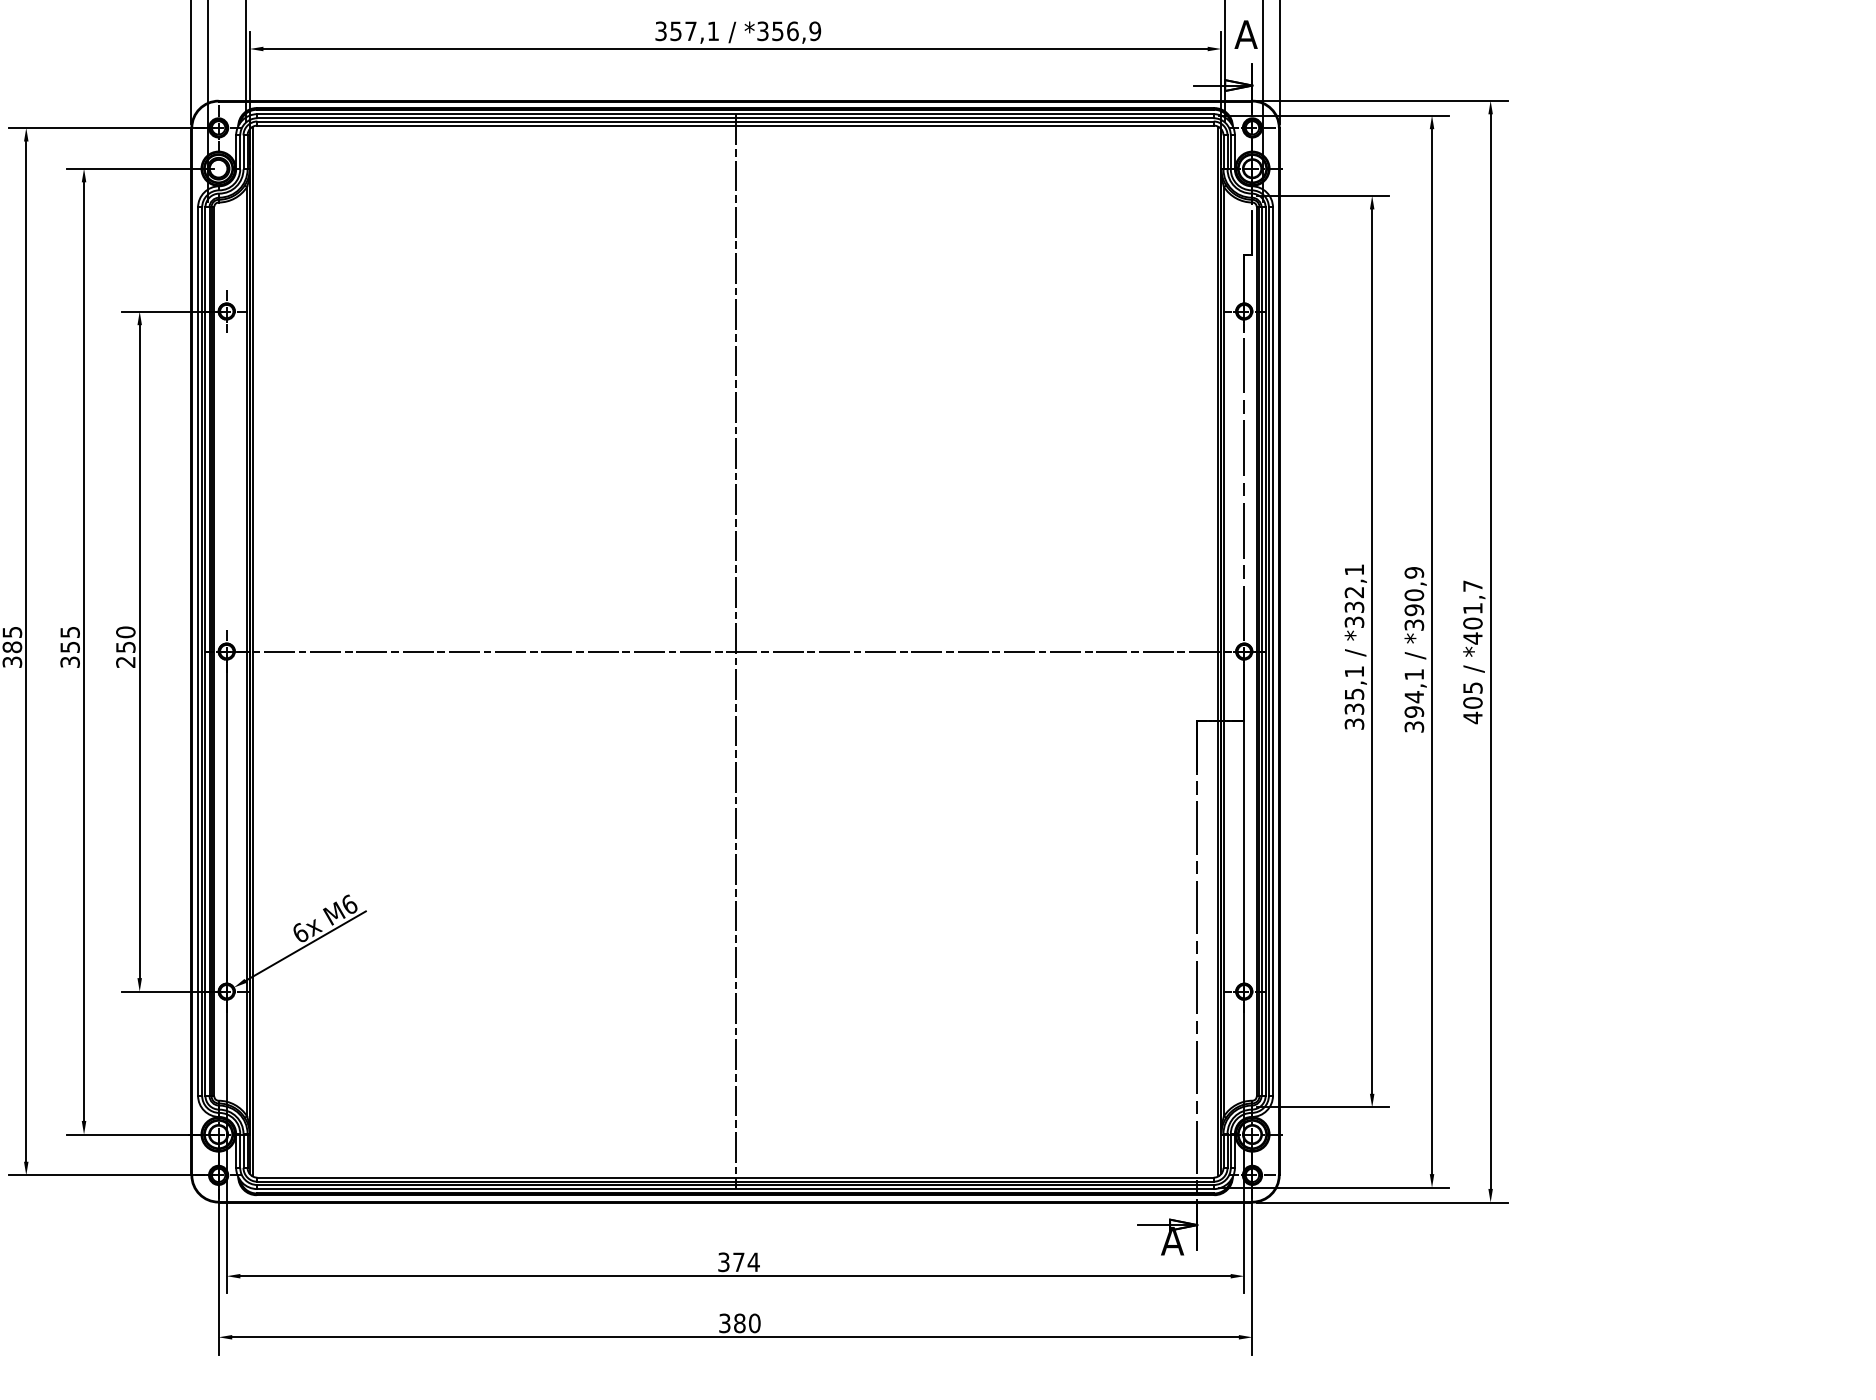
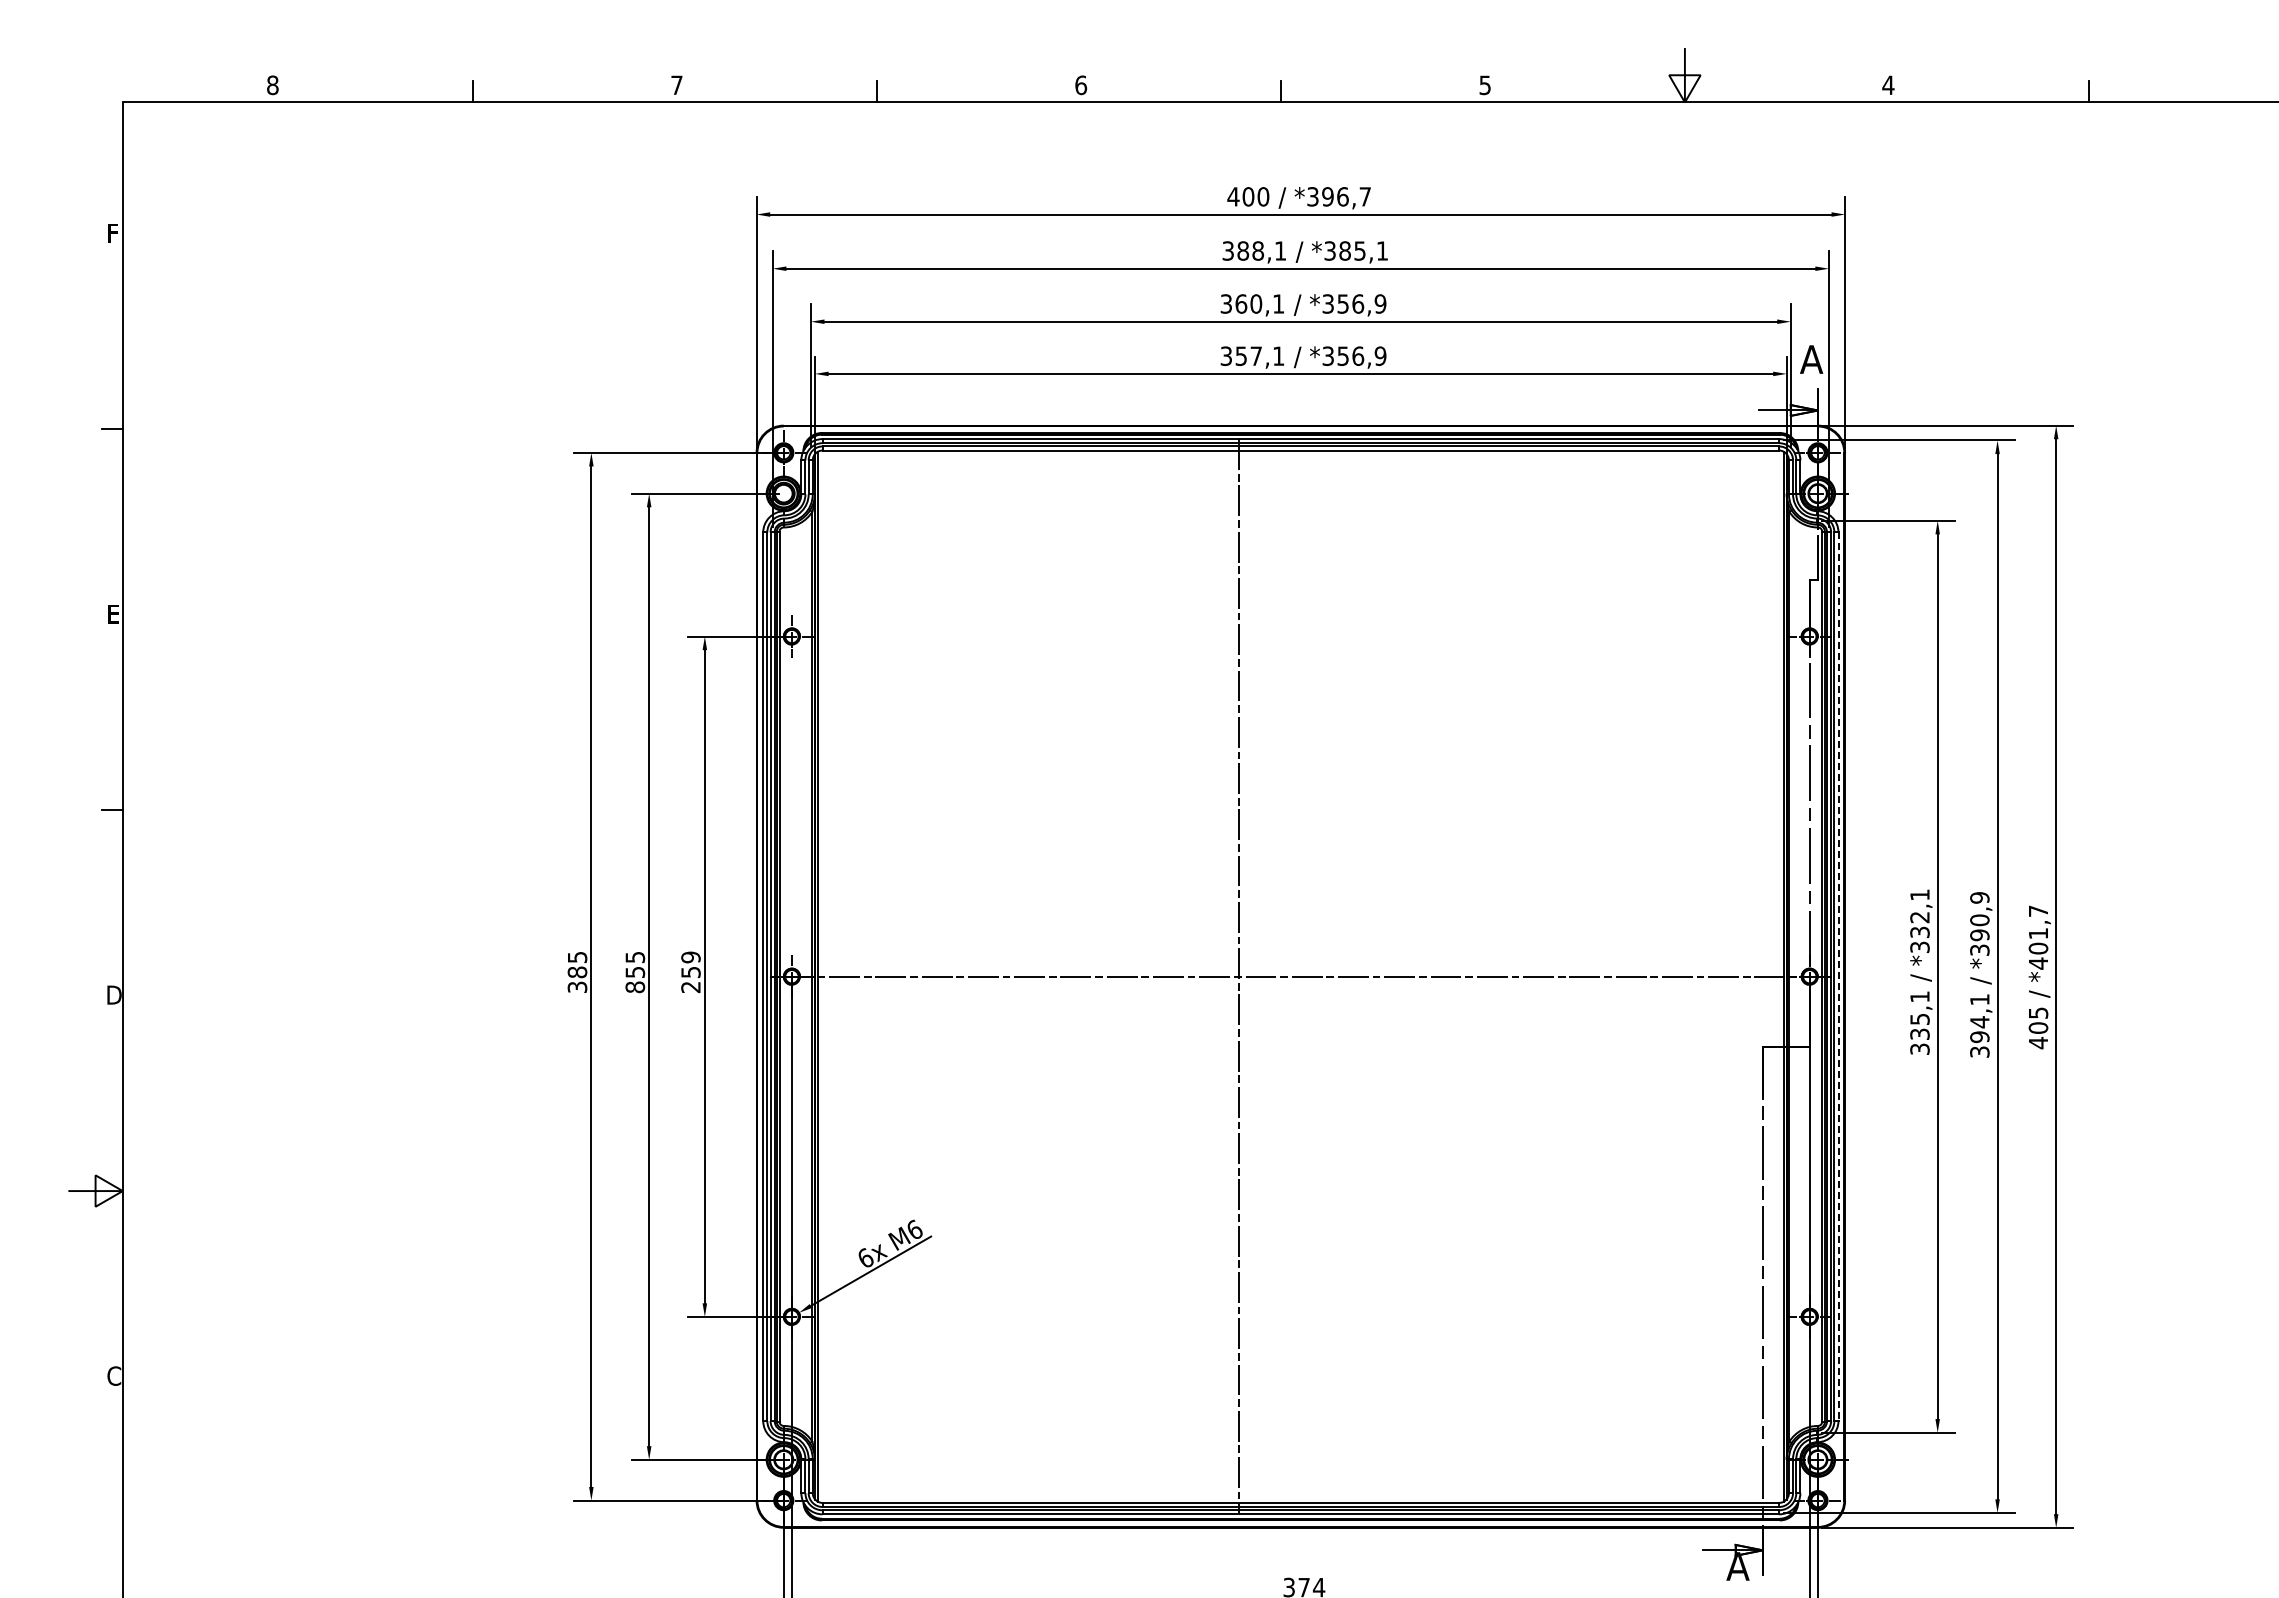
text: (125, 632) -> (690, 957), 250 -> 259
line: (735, 651) -> (1238, 976), moved
line: (1273, 652) -> (1838, 977), solid -> dashed
text: (70, 662) -> (635, 987), 355 -> 855

